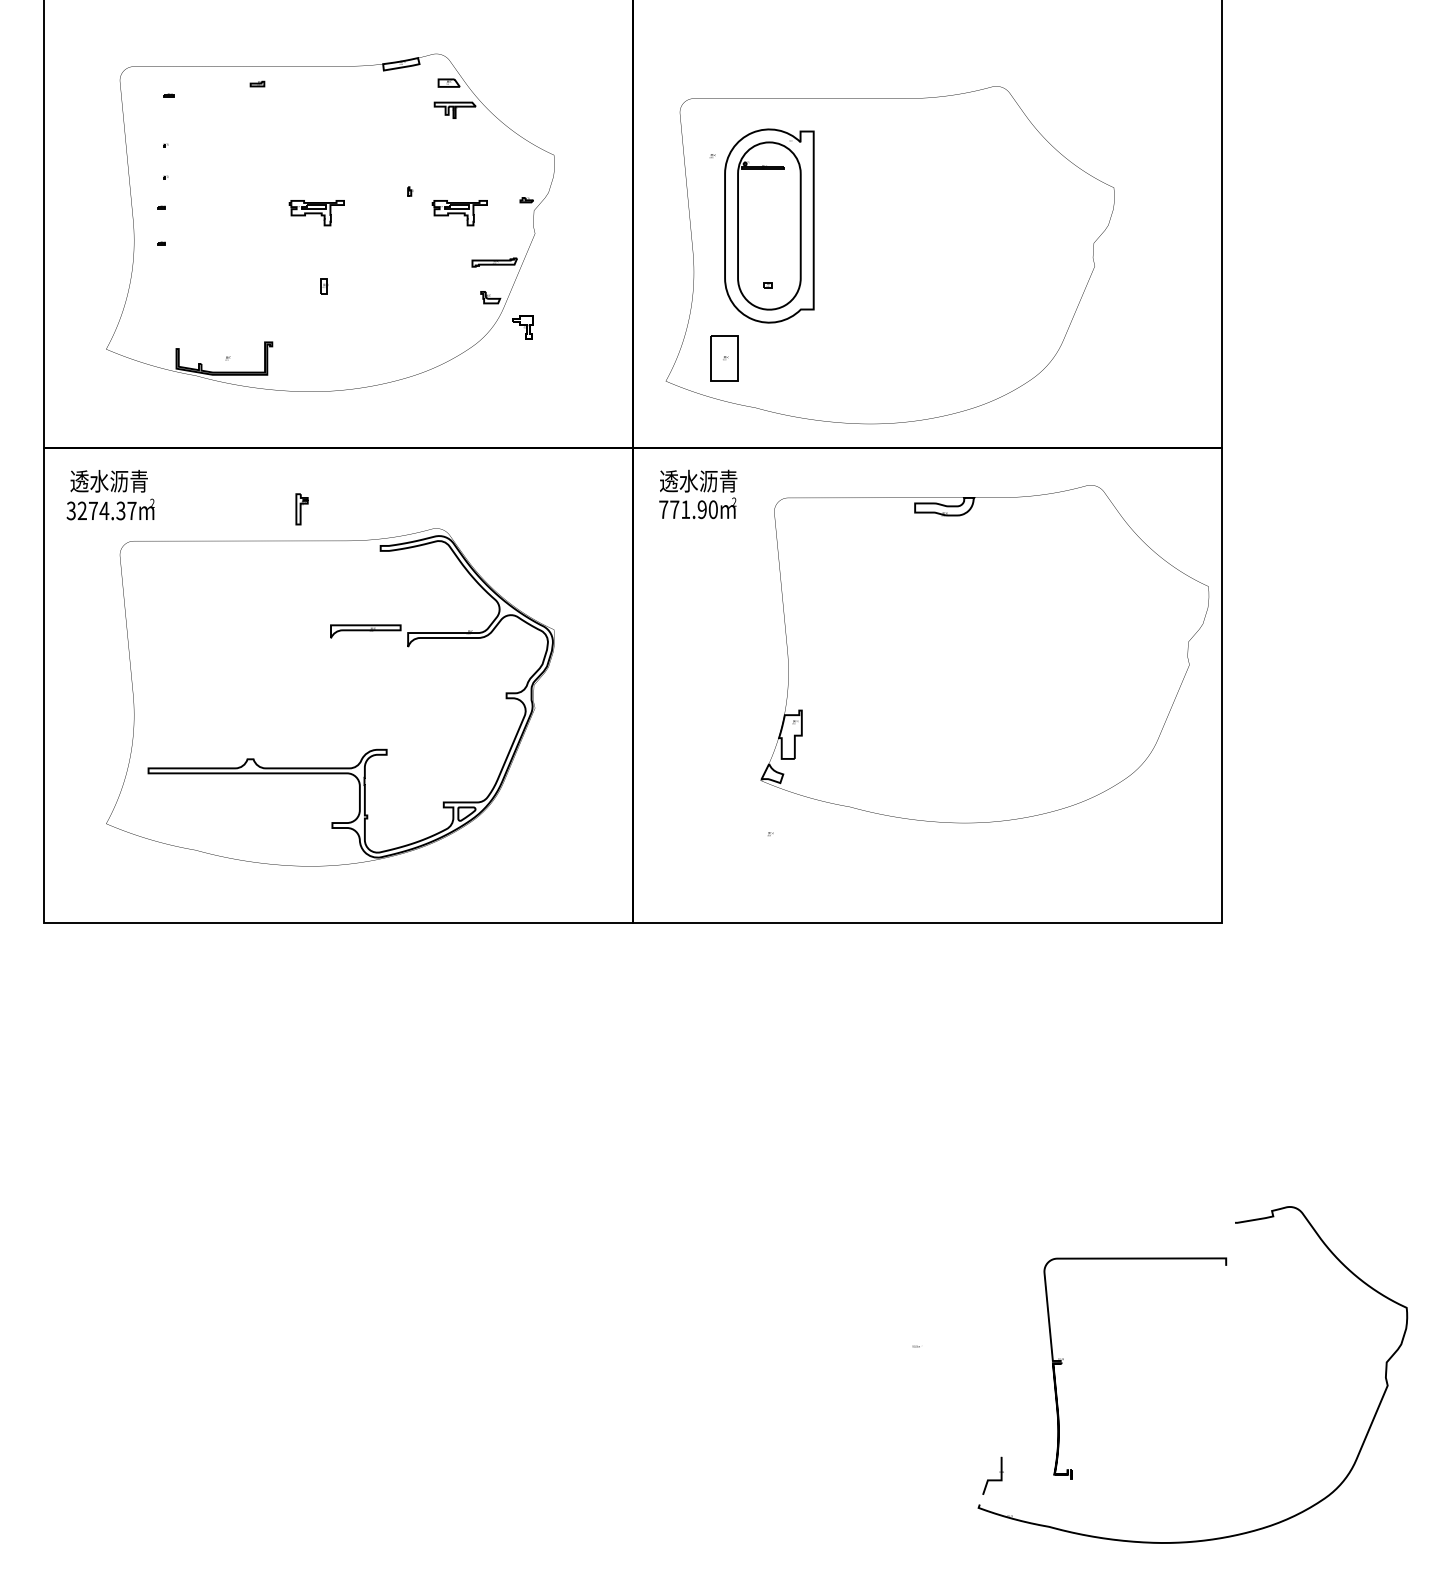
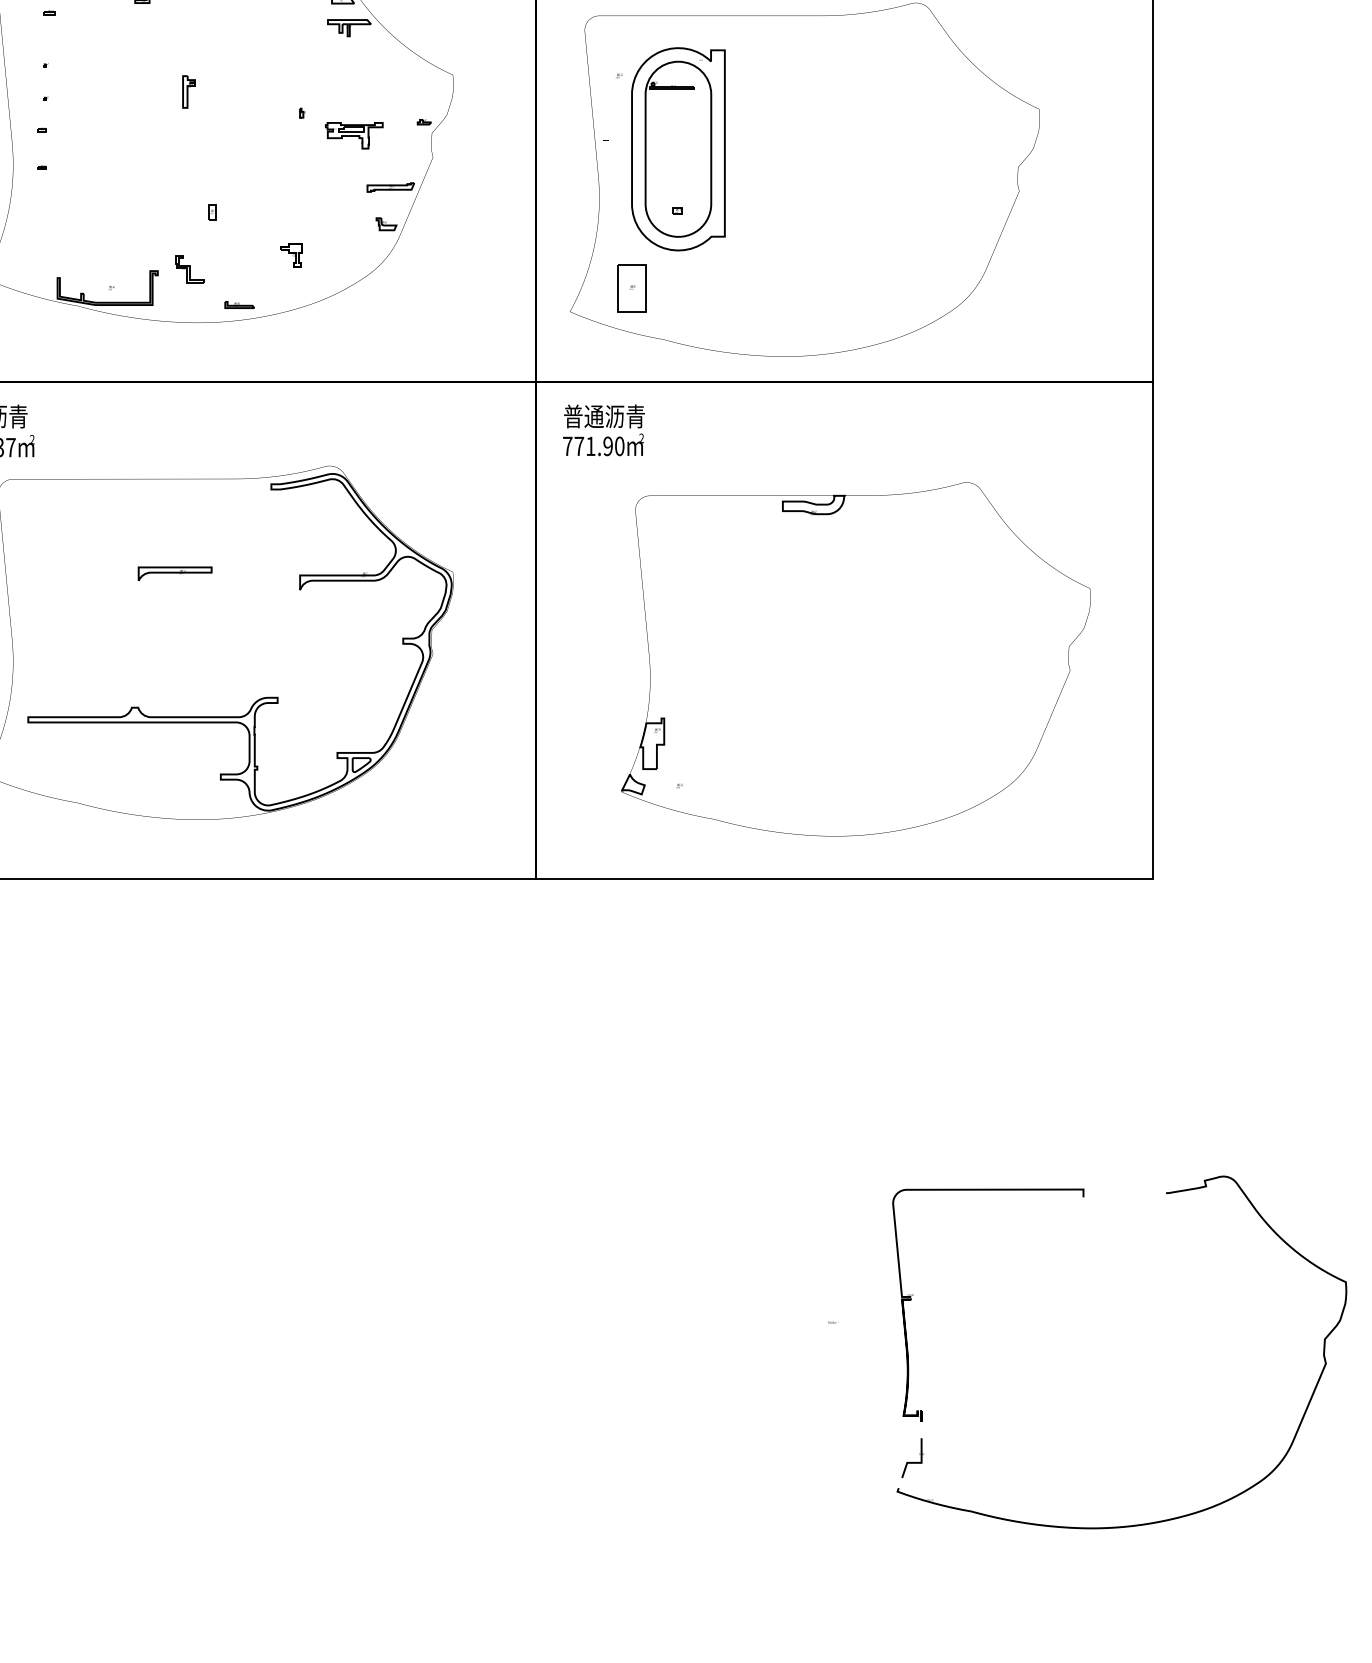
part: (316, 213) -> (204, 136), removed
part: (522, 327) -> (291, 255), moved
part: (302, 340) -> (189, 269), added
part: (349, 374) -> (238, 304), added
text: (679, 480) -> (584, 415), 透水沥青 -> 普通沥青
part: (301, 509) -> (188, 92), moved
part: (365, 631) -> (174, 573), moved
part: (984, 654) -> (855, 659), moved
part: (1063, 1359) -> (913, 1295), moved

